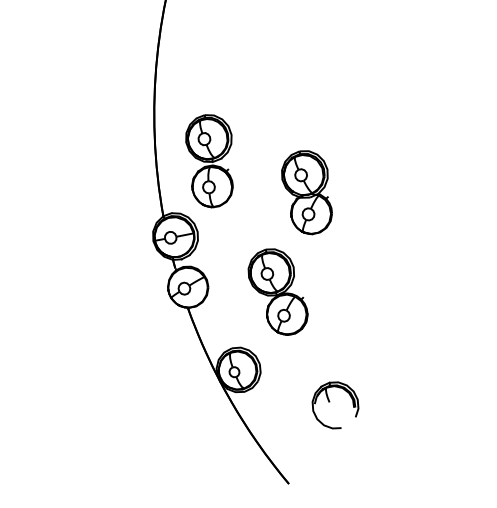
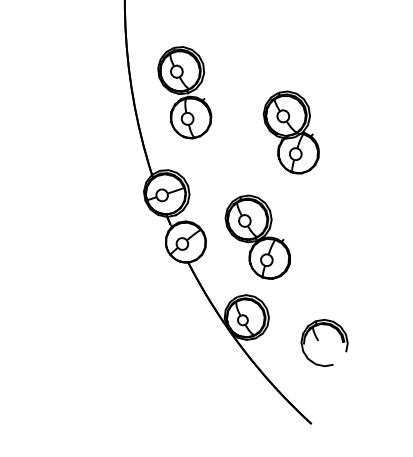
part: (209, 161) -> (184, 93), moved
part: (277, 291) -> (257, 237), moved
part: (330, 401) -> (319, 339), moved

